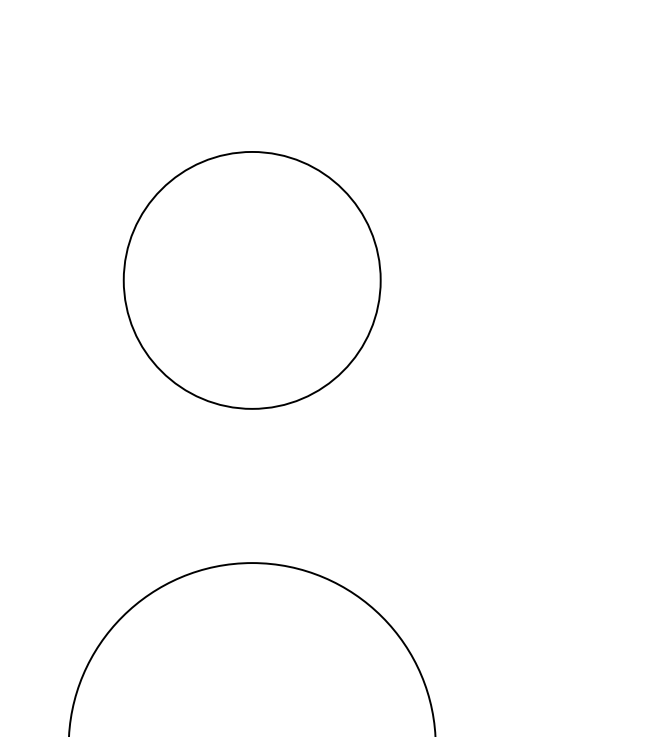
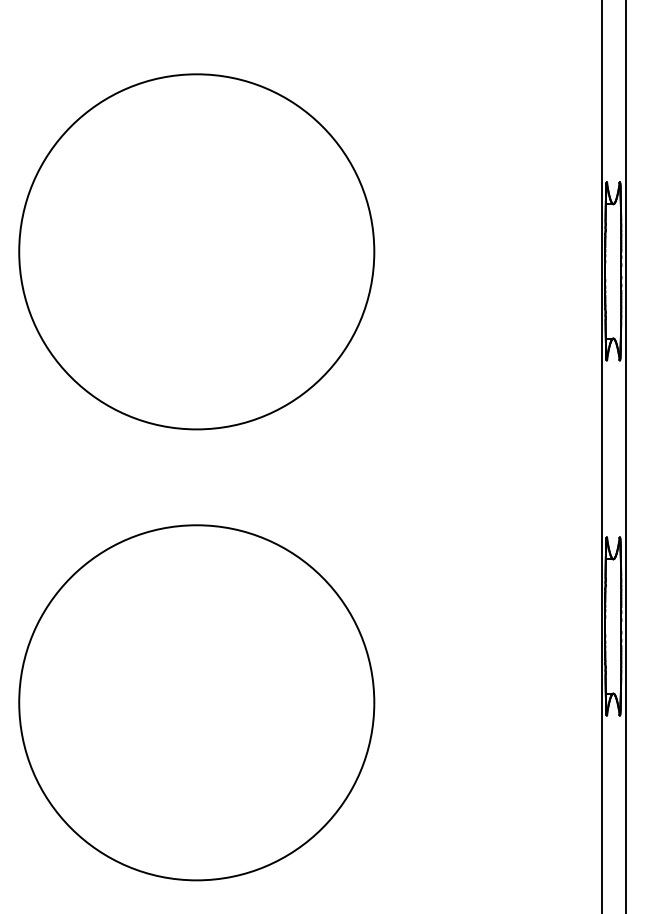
circle: (251, 280) -> (196, 251), size x1.43

